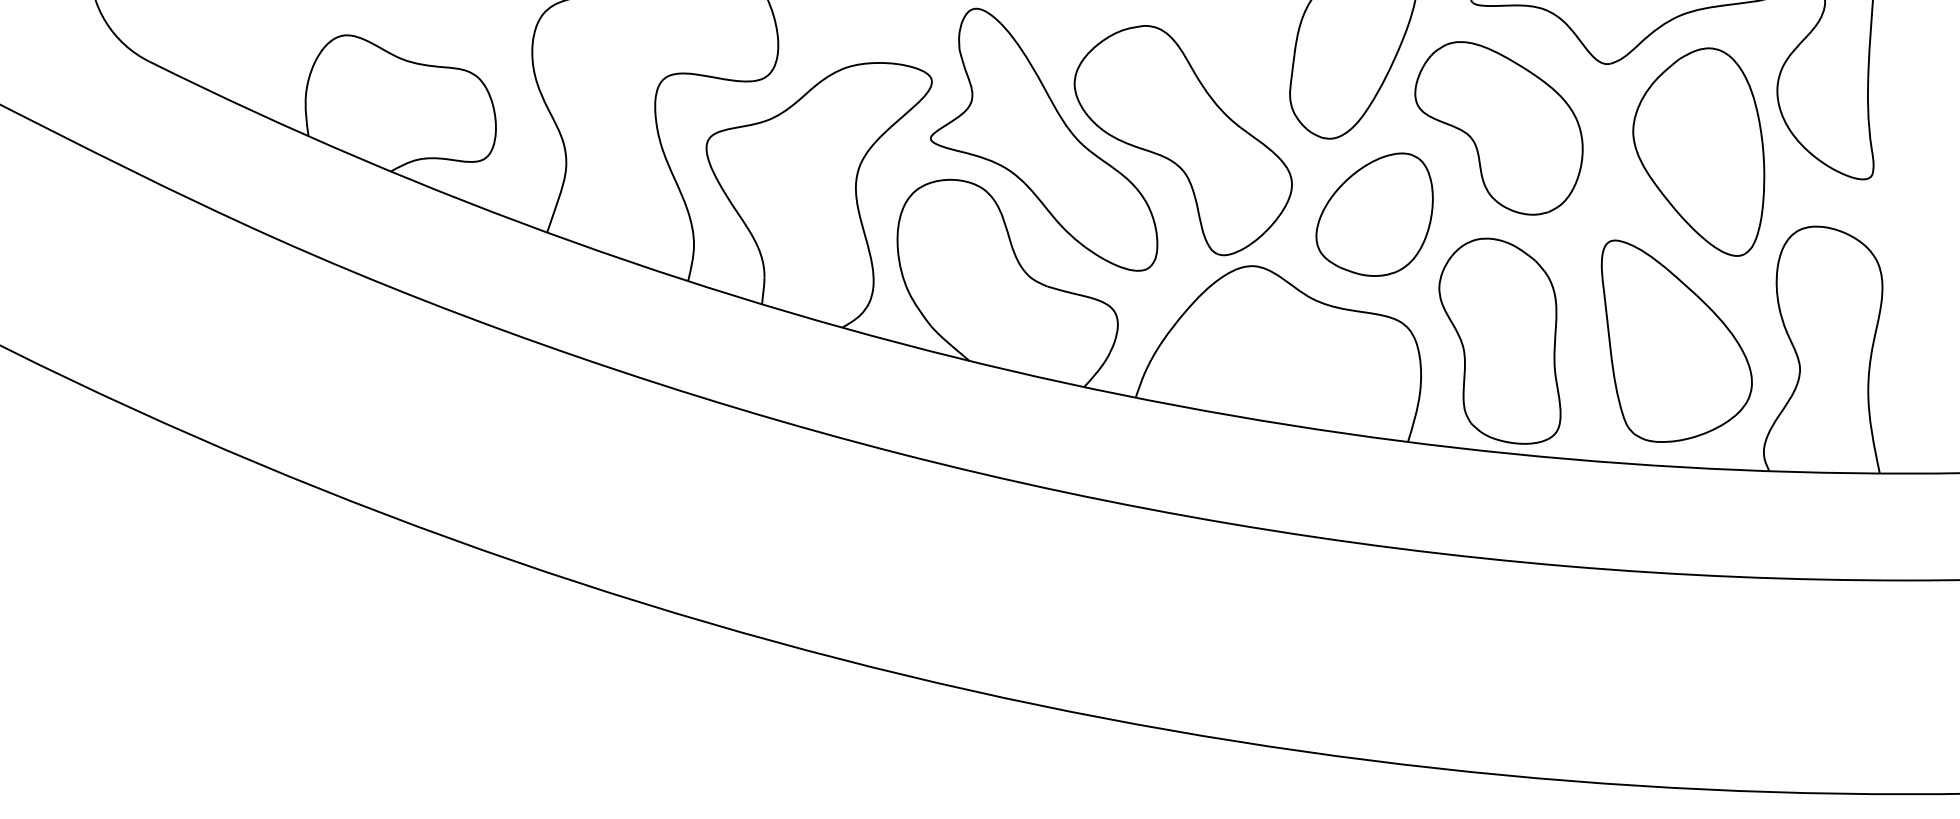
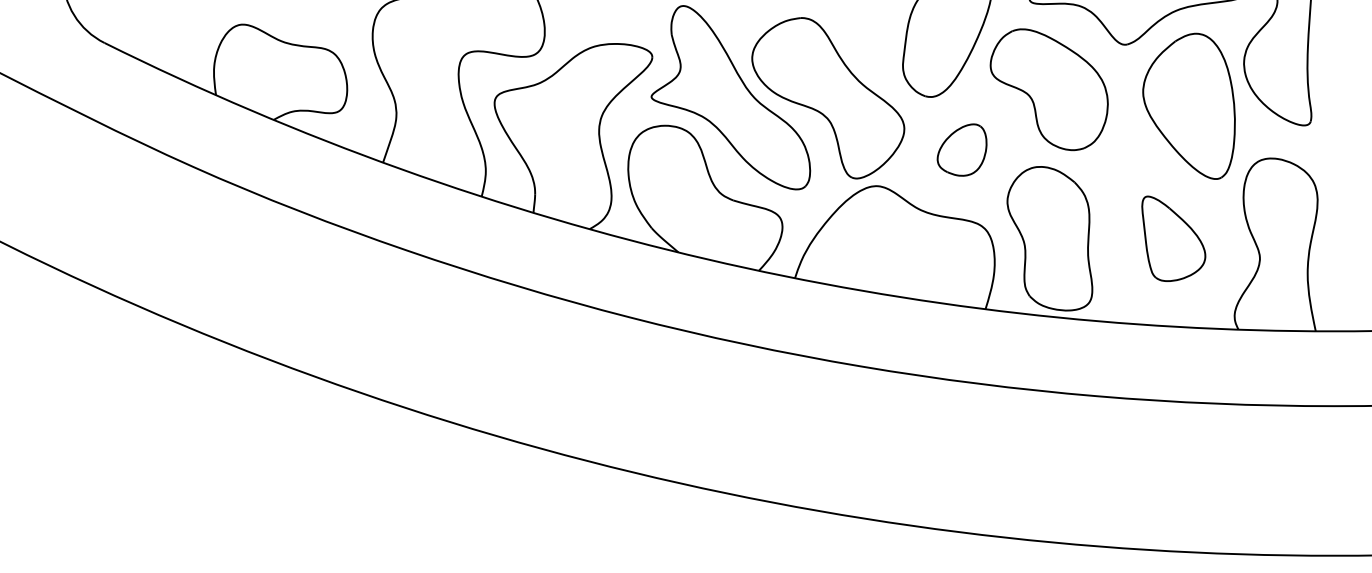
part: (1373, 213) -> (961, 149), size x0.6
part: (1676, 340) -> (1173, 238), size x0.6

